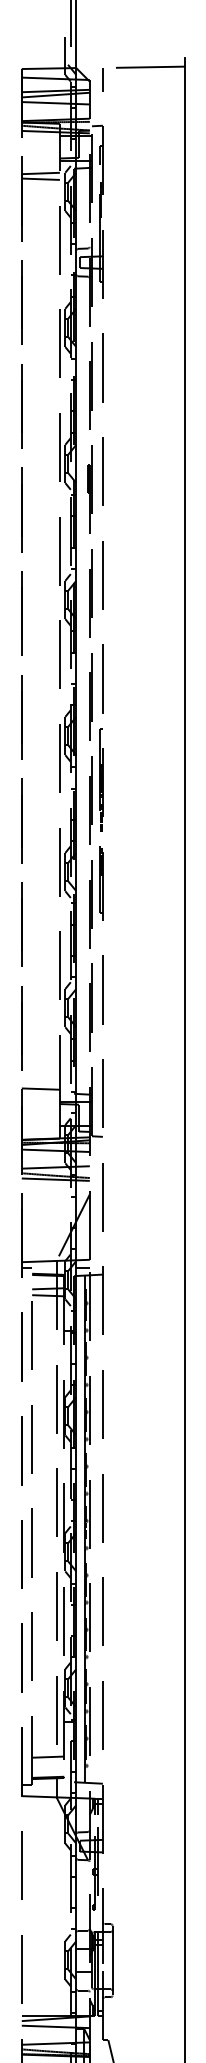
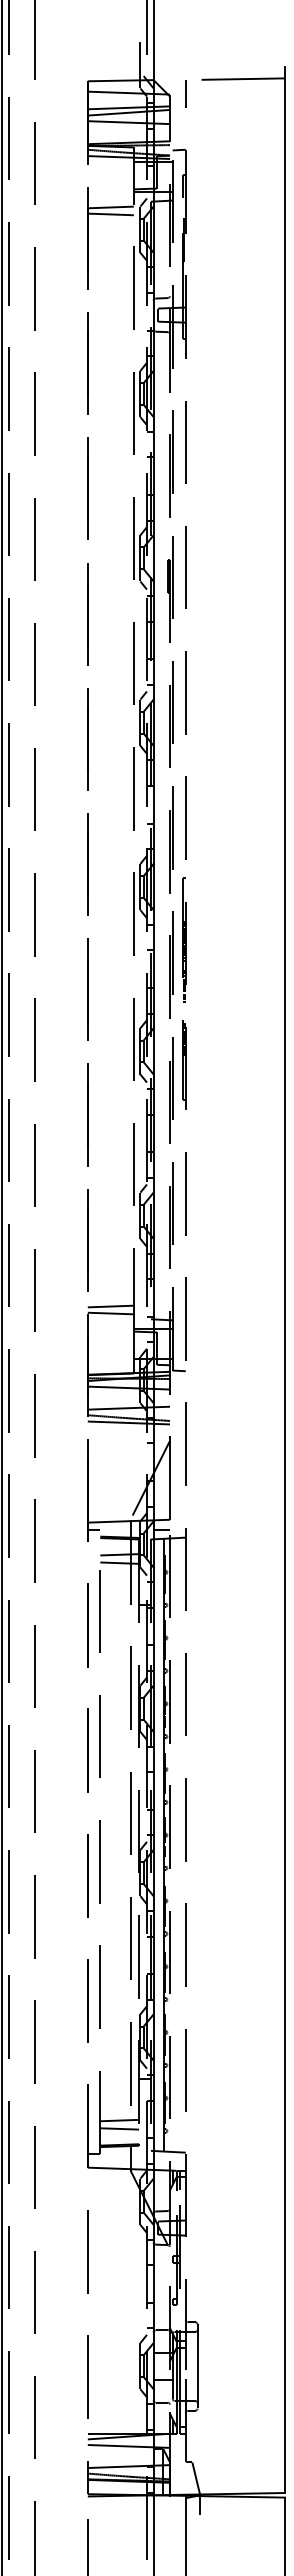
line: (40, 1083) -> (110, 1306), added
line: (48, 1763) -> (119, 2128), added

